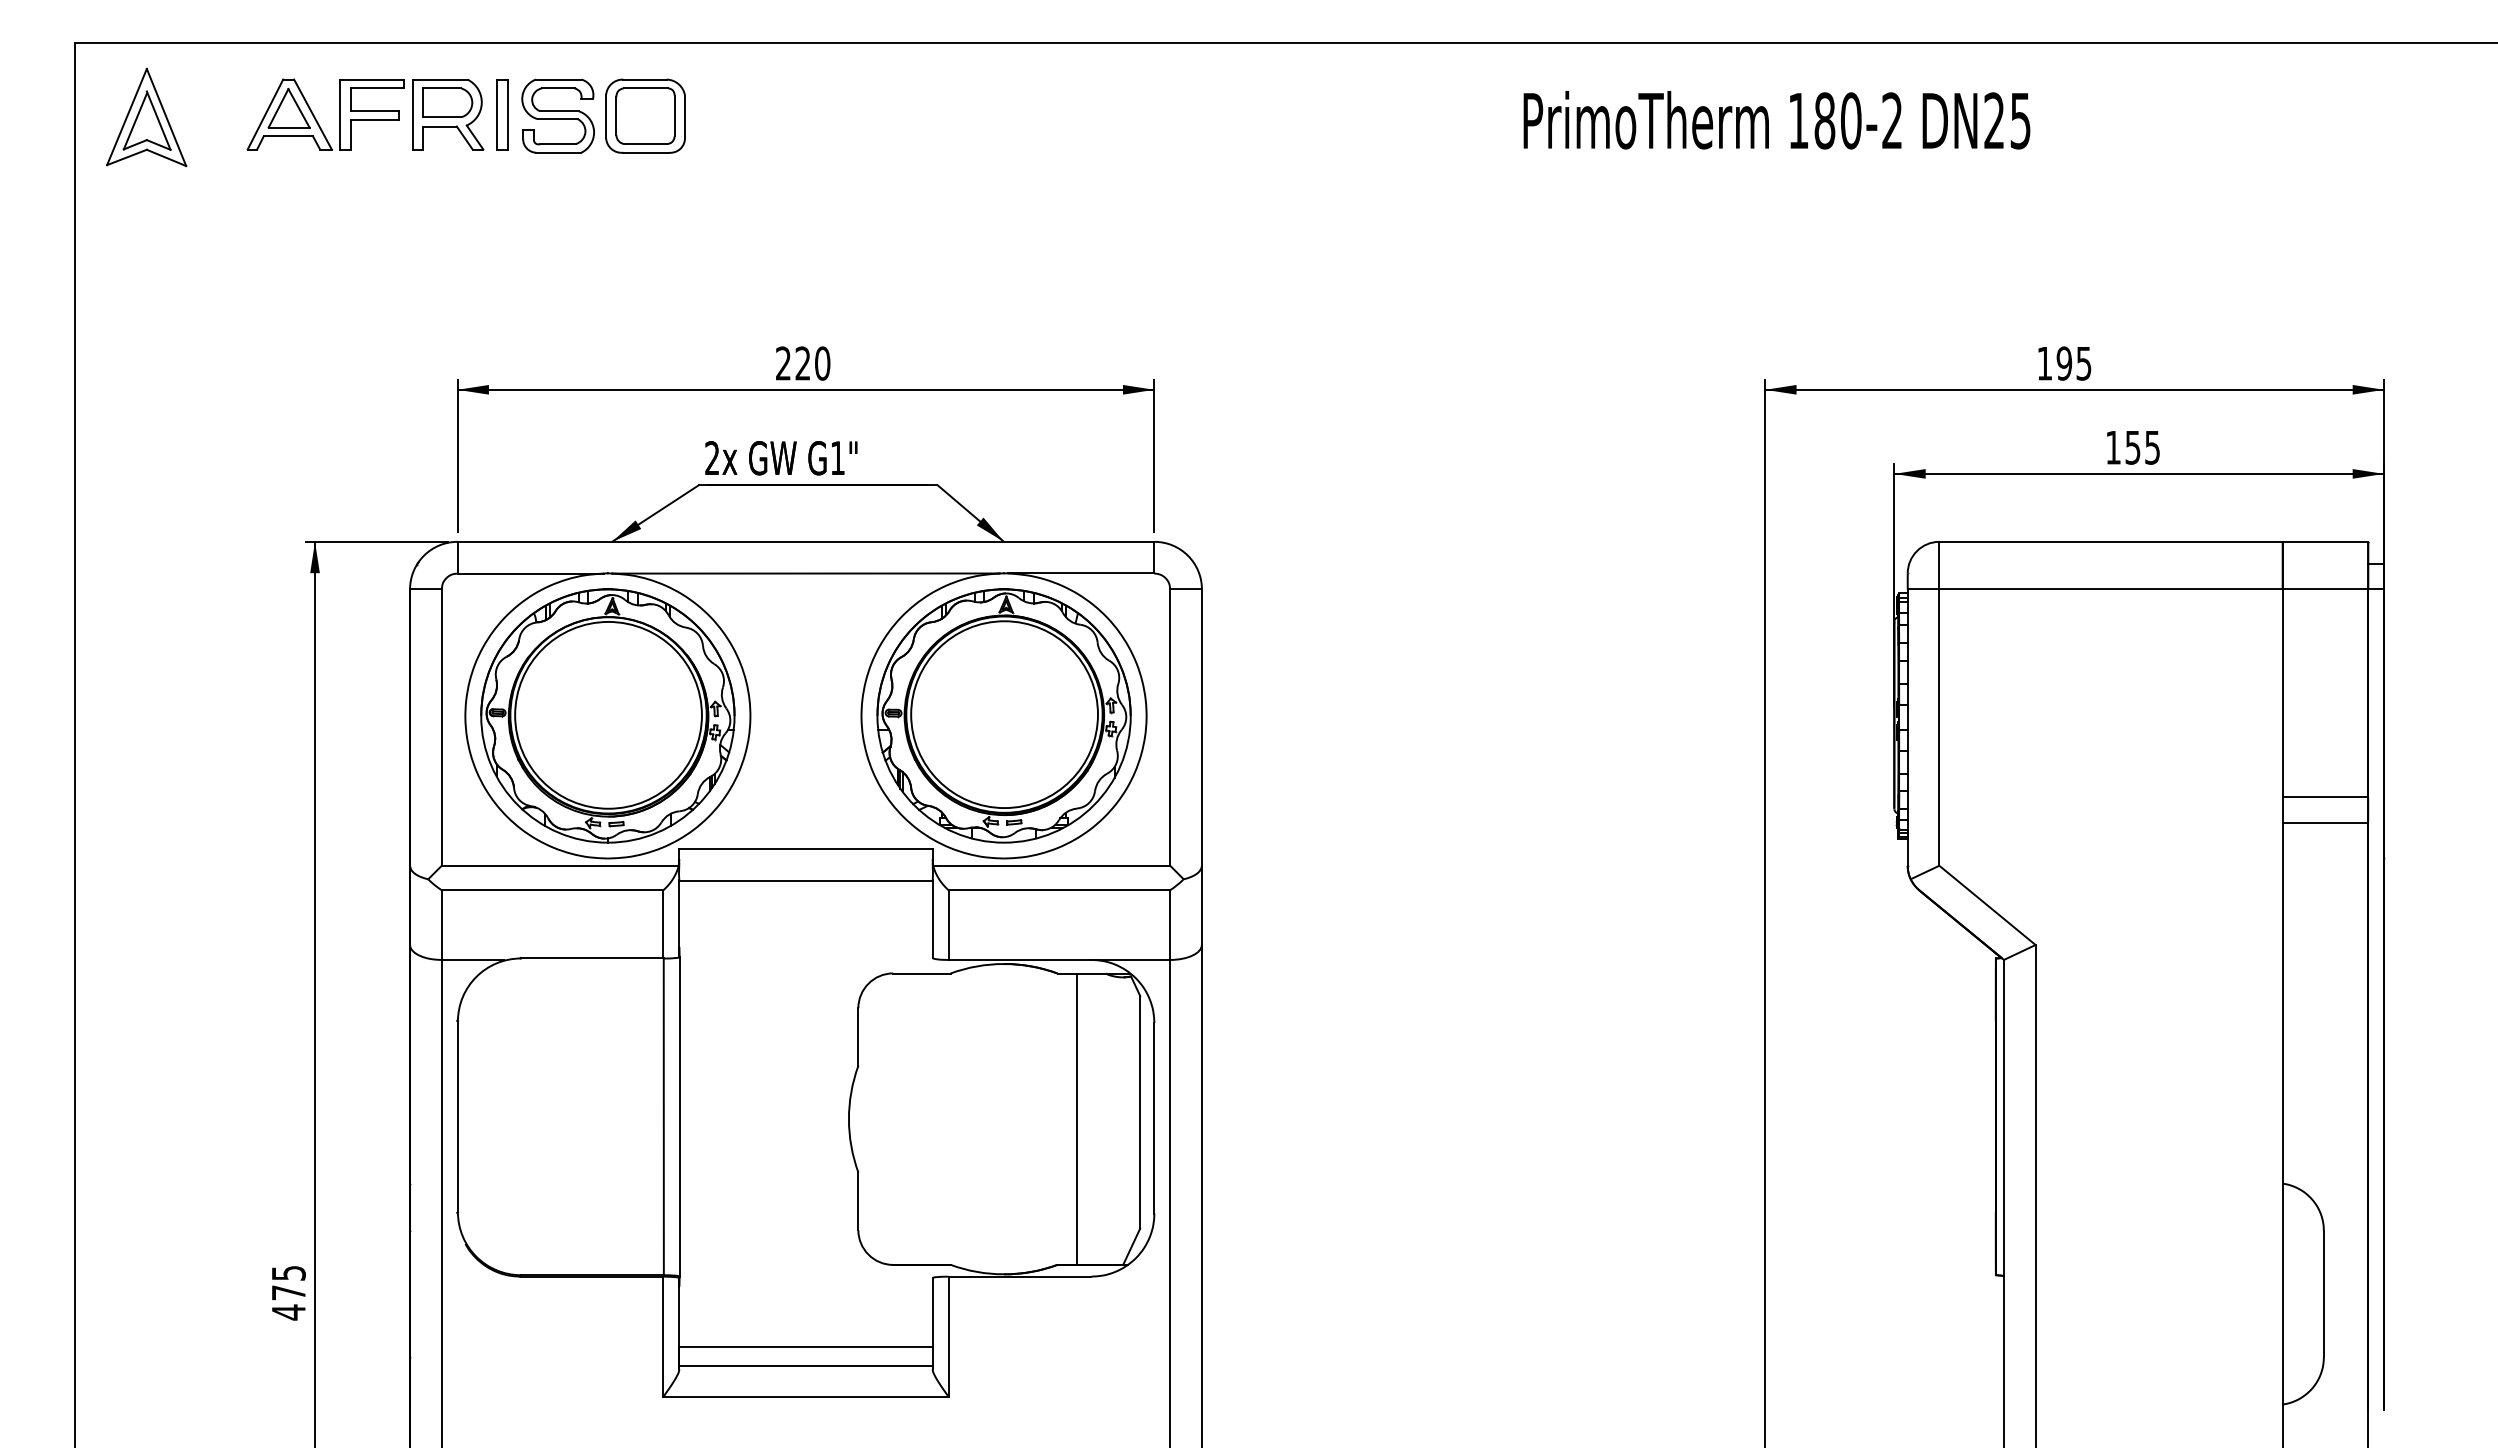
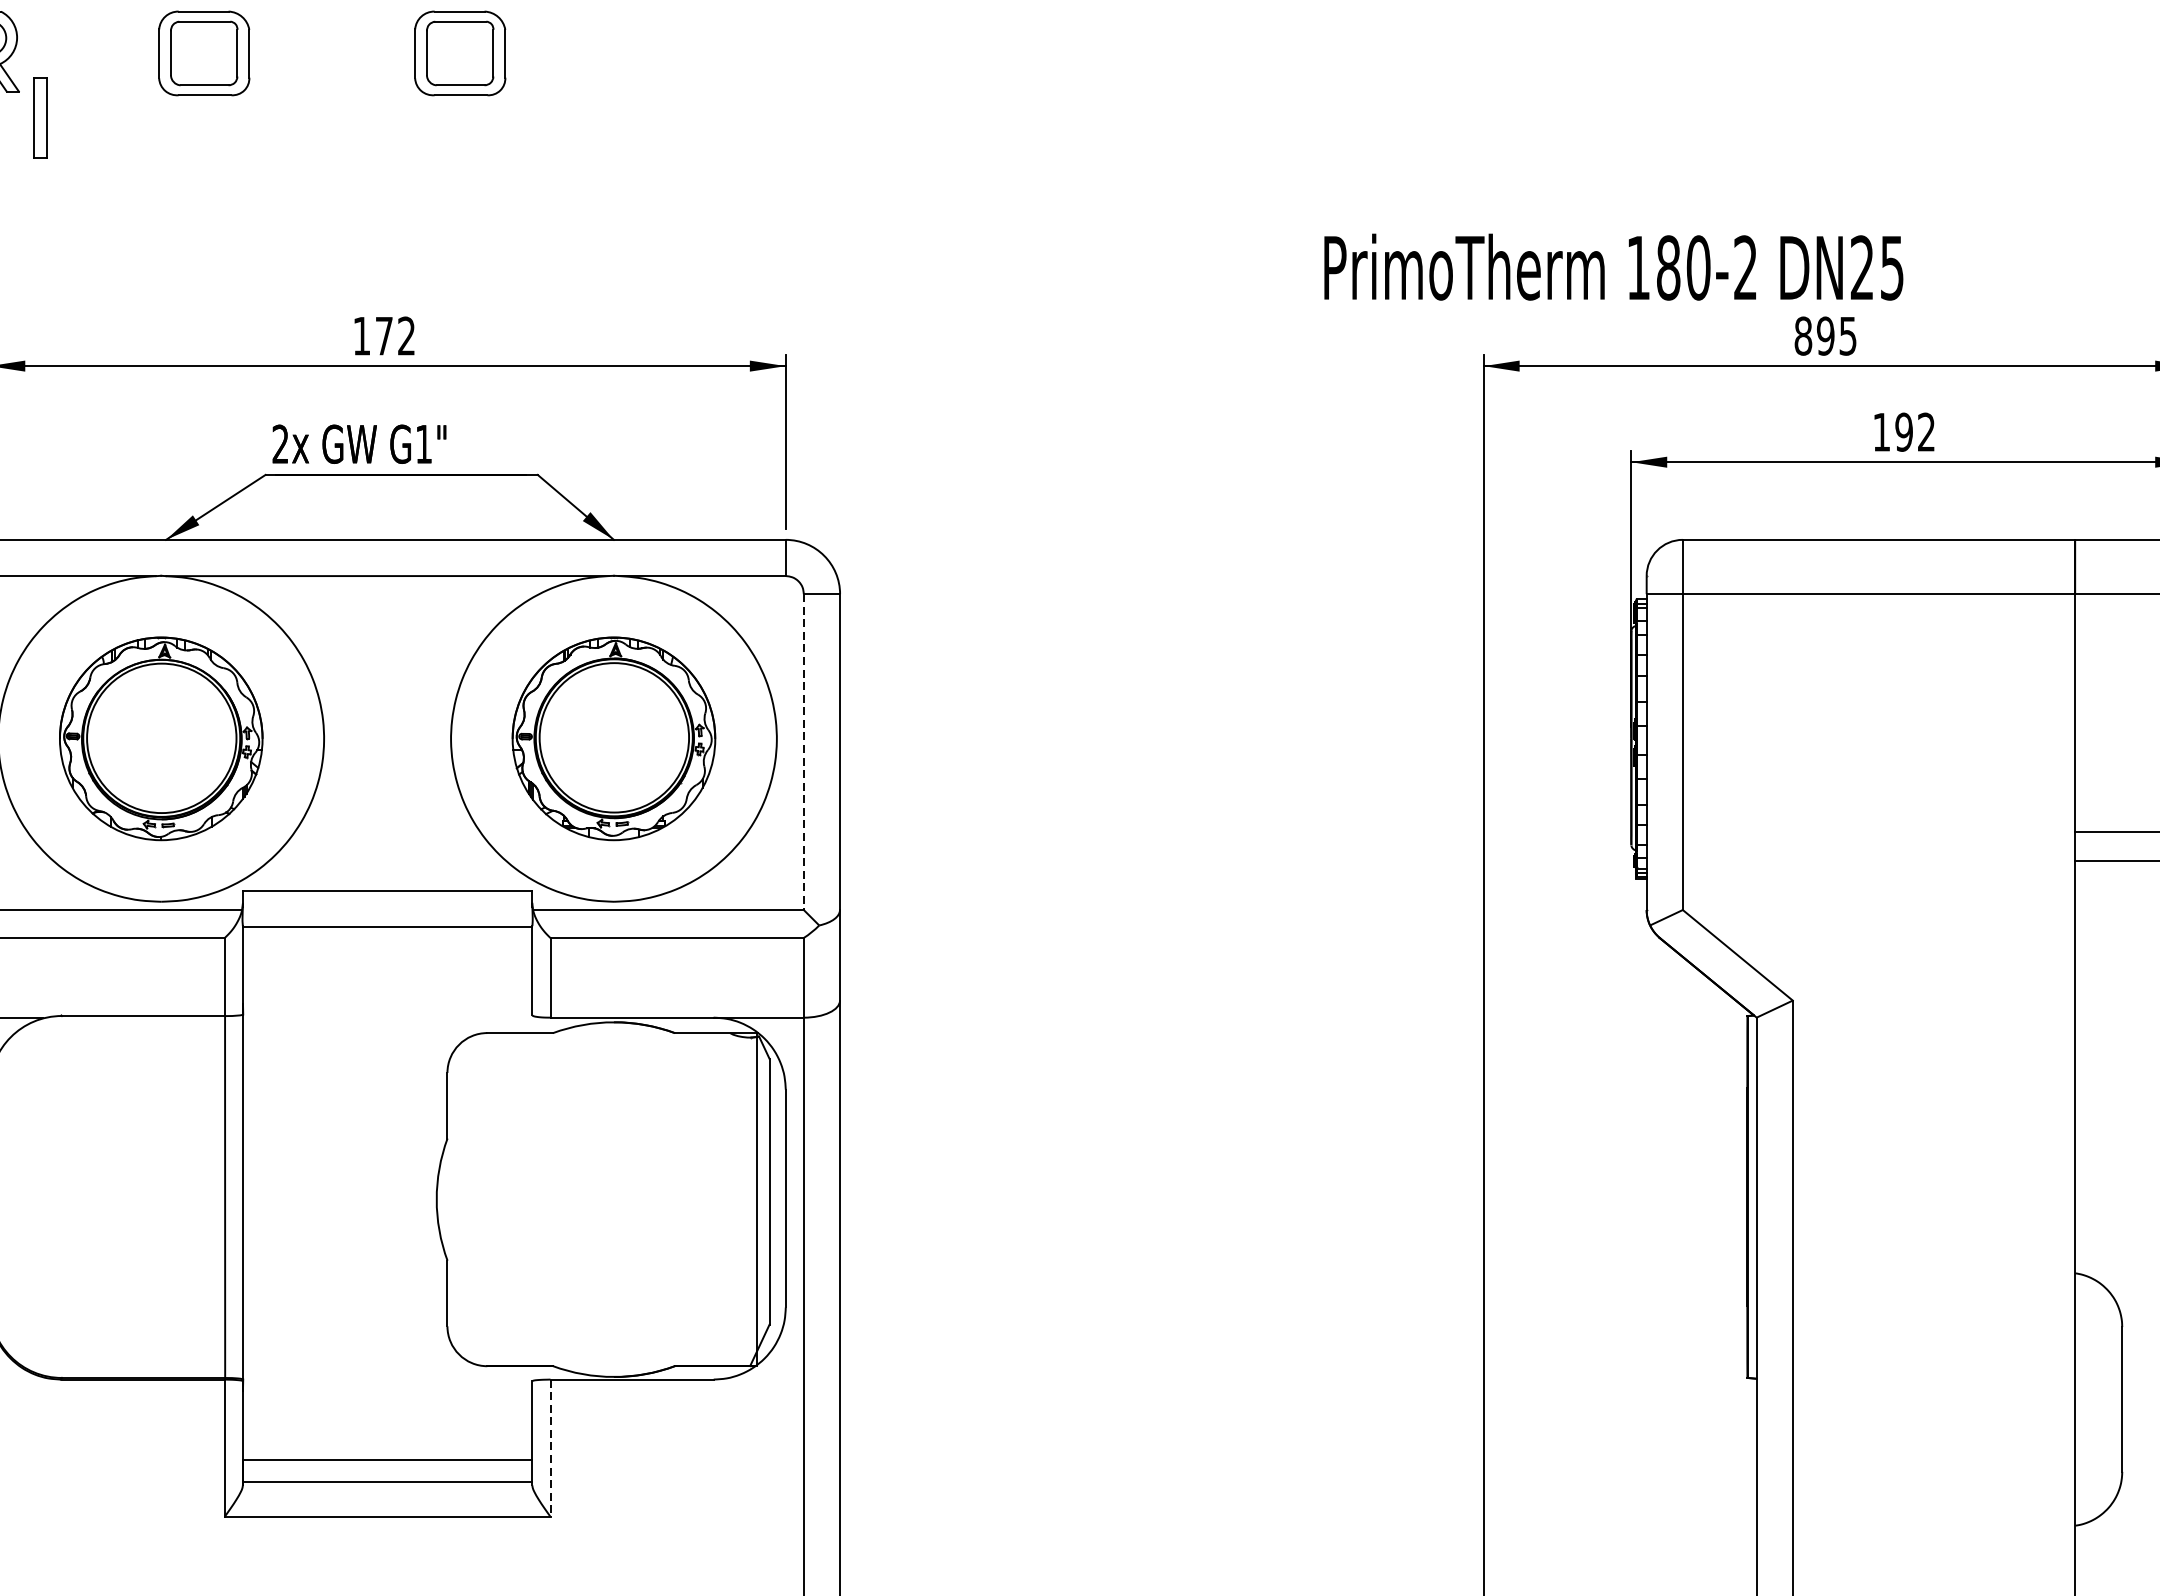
part: (502, 114) -> (40, 117), moved
part: (557, 115) -> (103, 52), removed
part: (869, 115) -> (460, 52), added
text: (1776, 120) -> (1613, 267), moved
text: (803, 363) -> (384, 336), 220 -> 172
text: (2044, 363) -> (1802, 336), 195 -> 895
text: (2142, 447) -> (1914, 432), 155 -> 192
part: (607, 715) -> (160, 738), size x0.7
part: (1003, 715) -> (613, 738), size x0.7
line: (1170, 728) -> (804, 753), solid -> dashed
line: (1076, 1118) -> (756, 1198), moved
line: (948, 1337) -> (550, 1449), solid -> dashed

